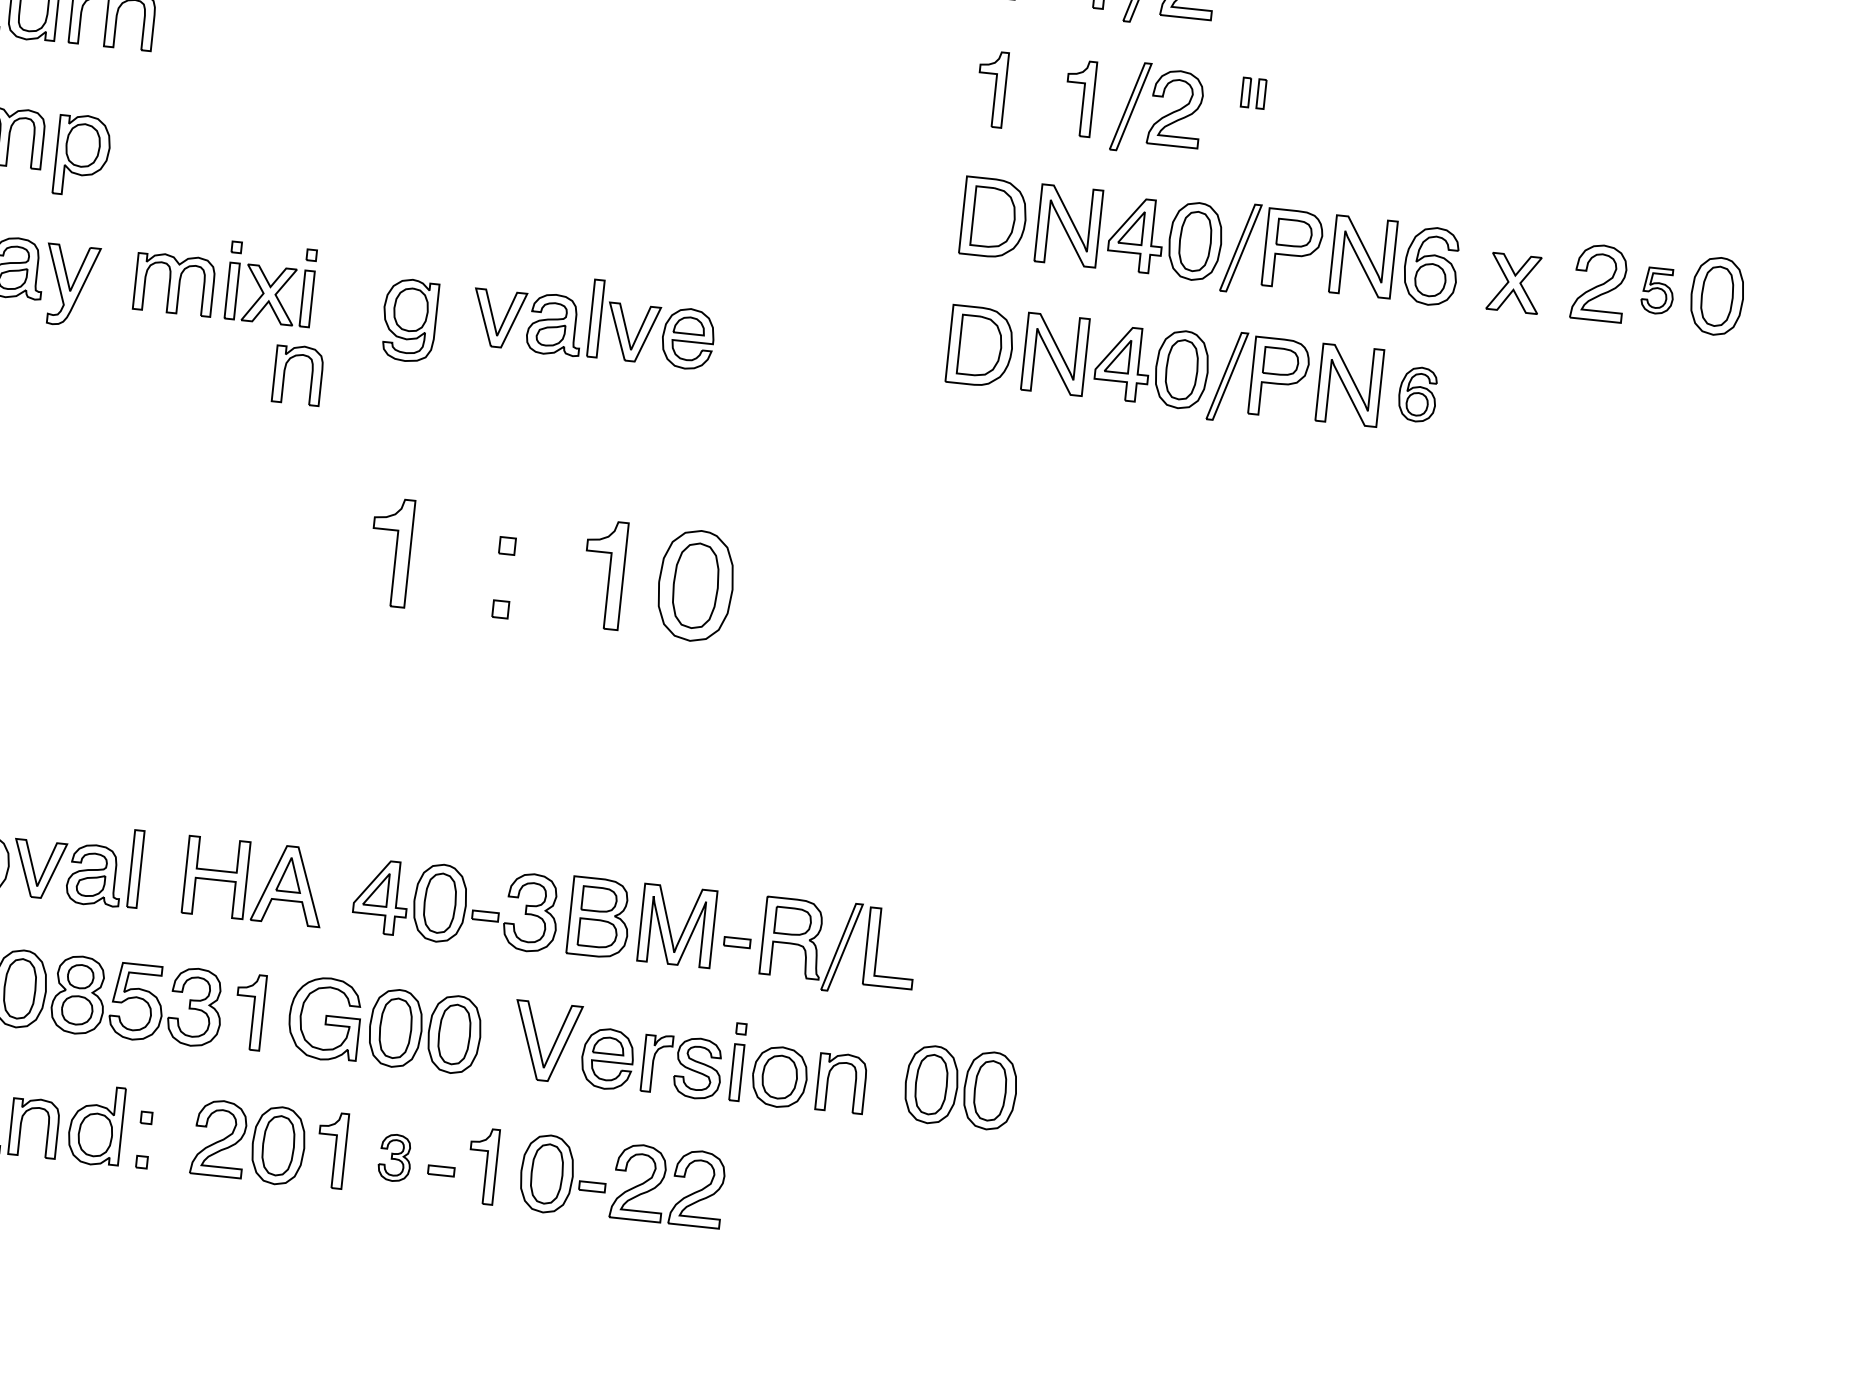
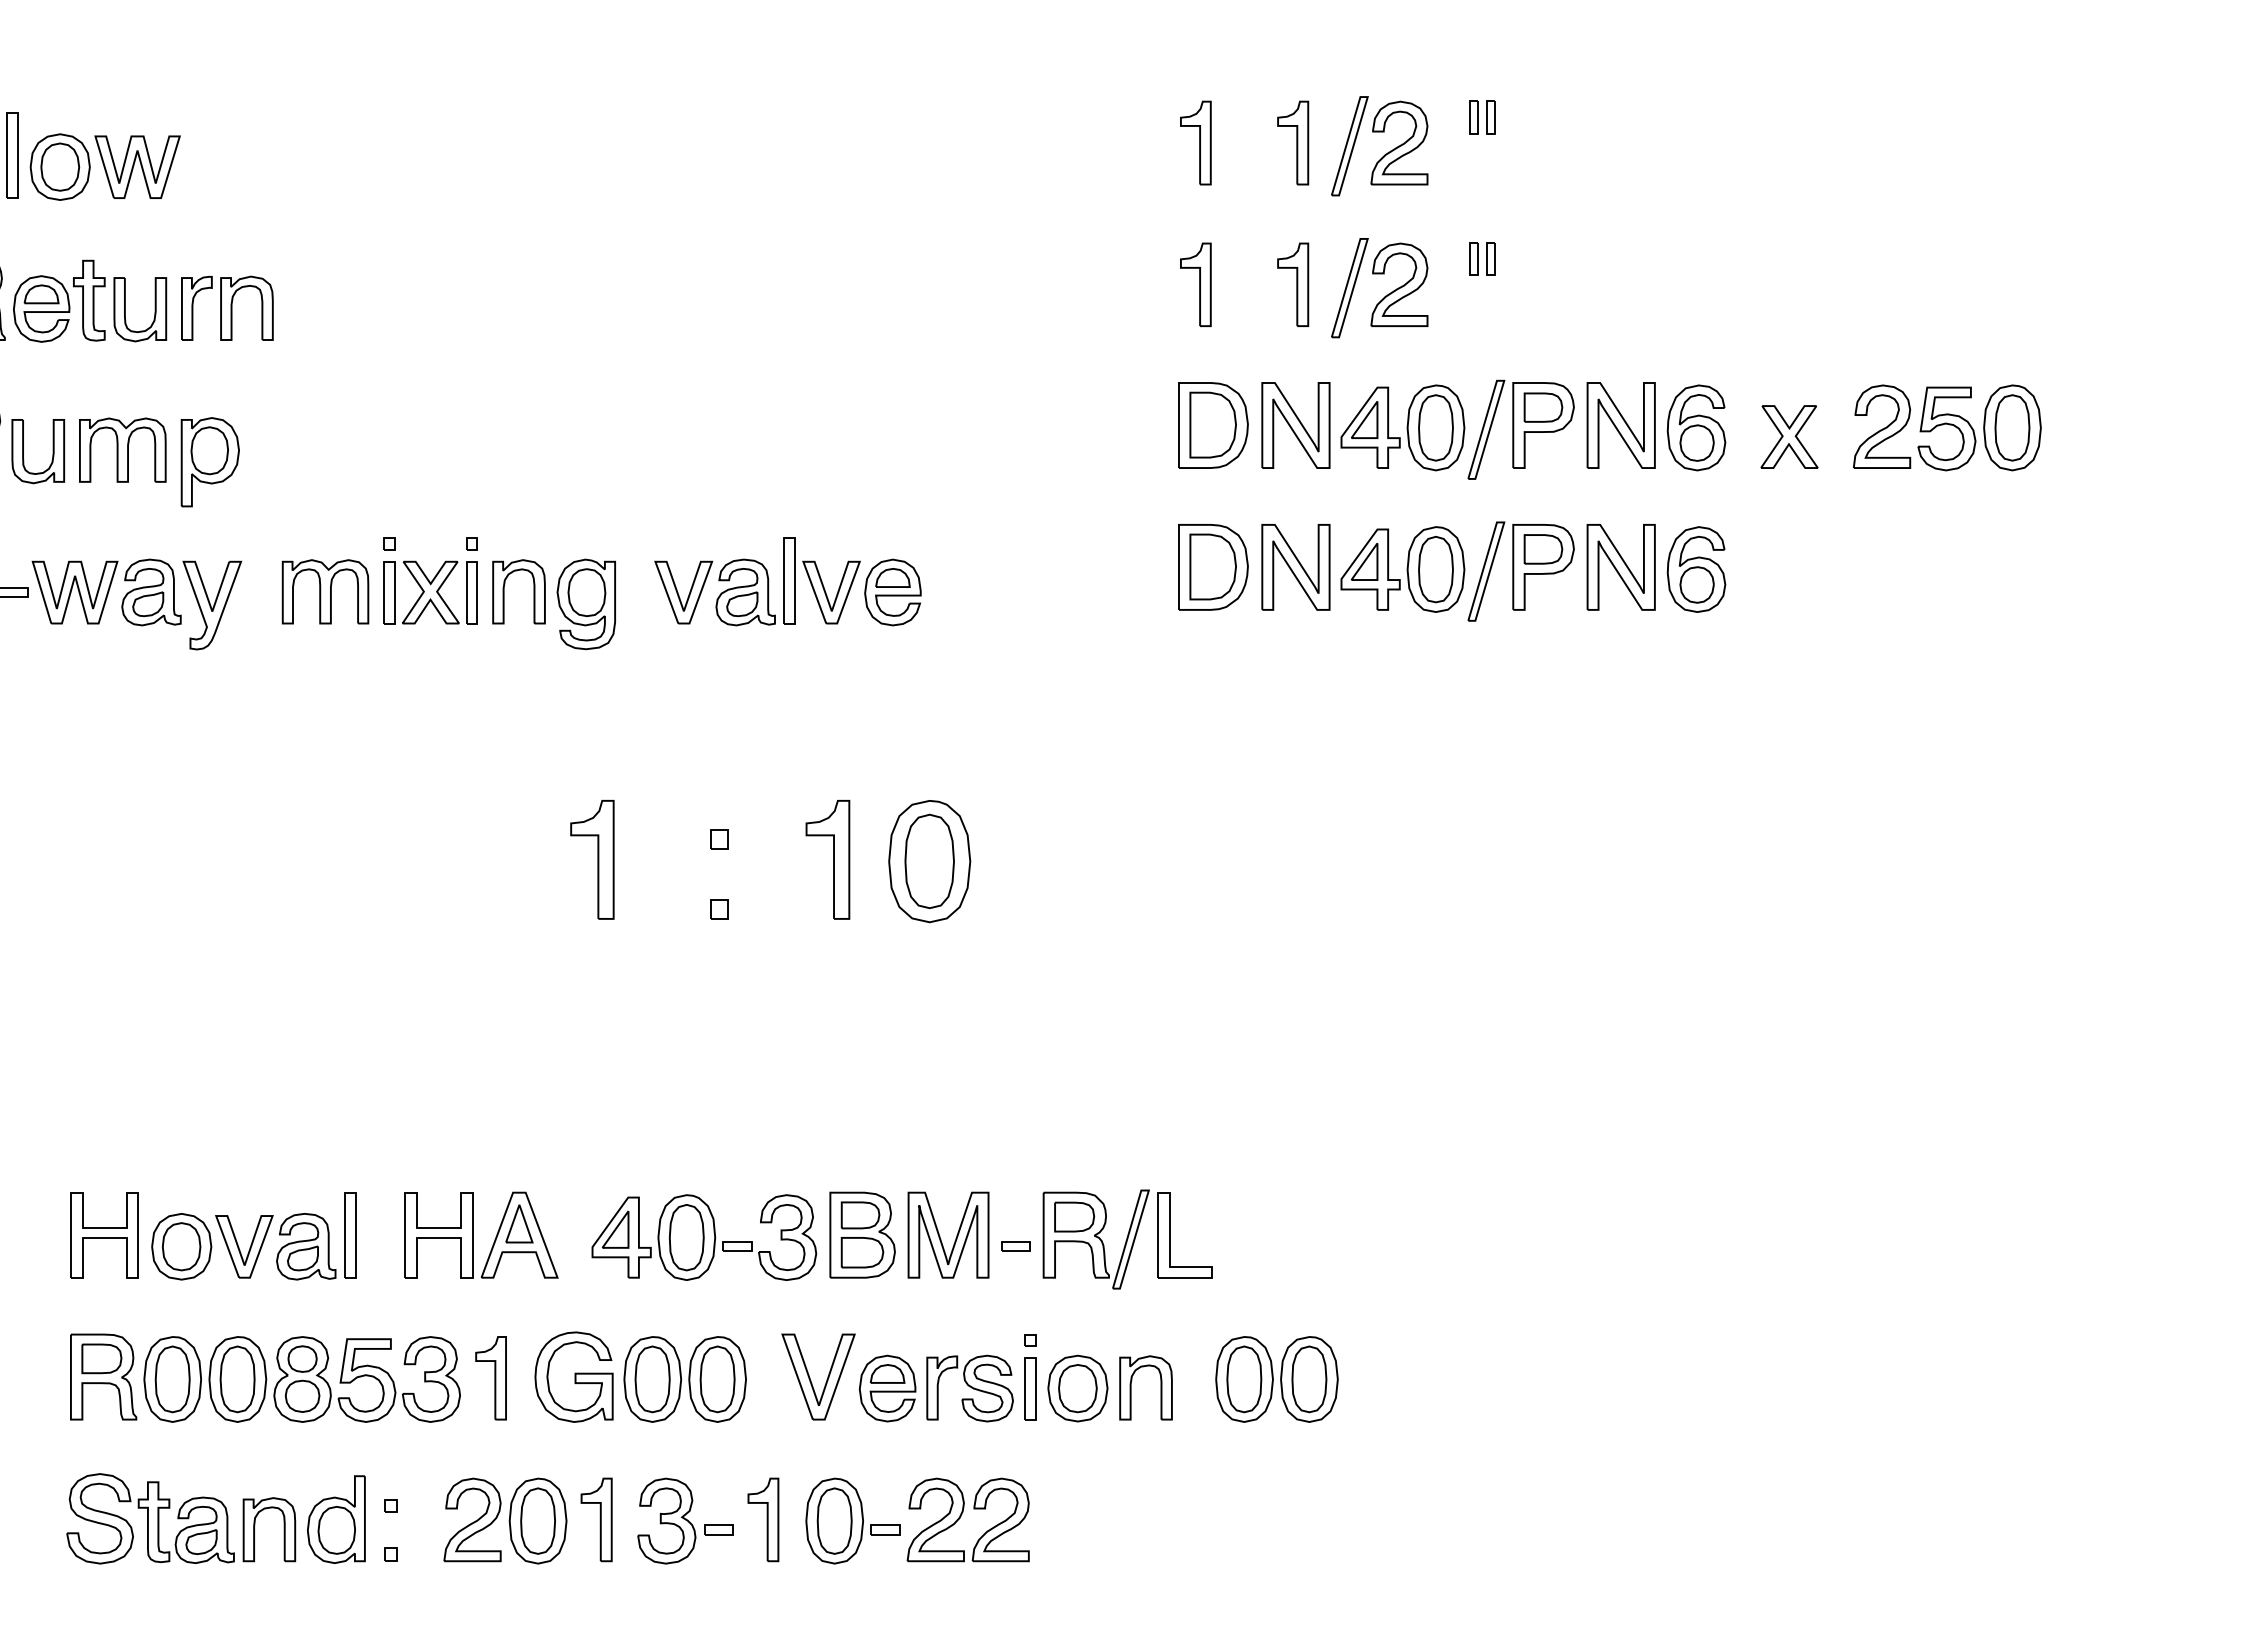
part: (1657, 290) -> (1946, 428), size x1.67
part: (285, 373) -> (504, 591), moved
part: (1417, 394) -> (1696, 569), size x1.43
part: (394, 1157) -> (666, 1520), size x1.67

